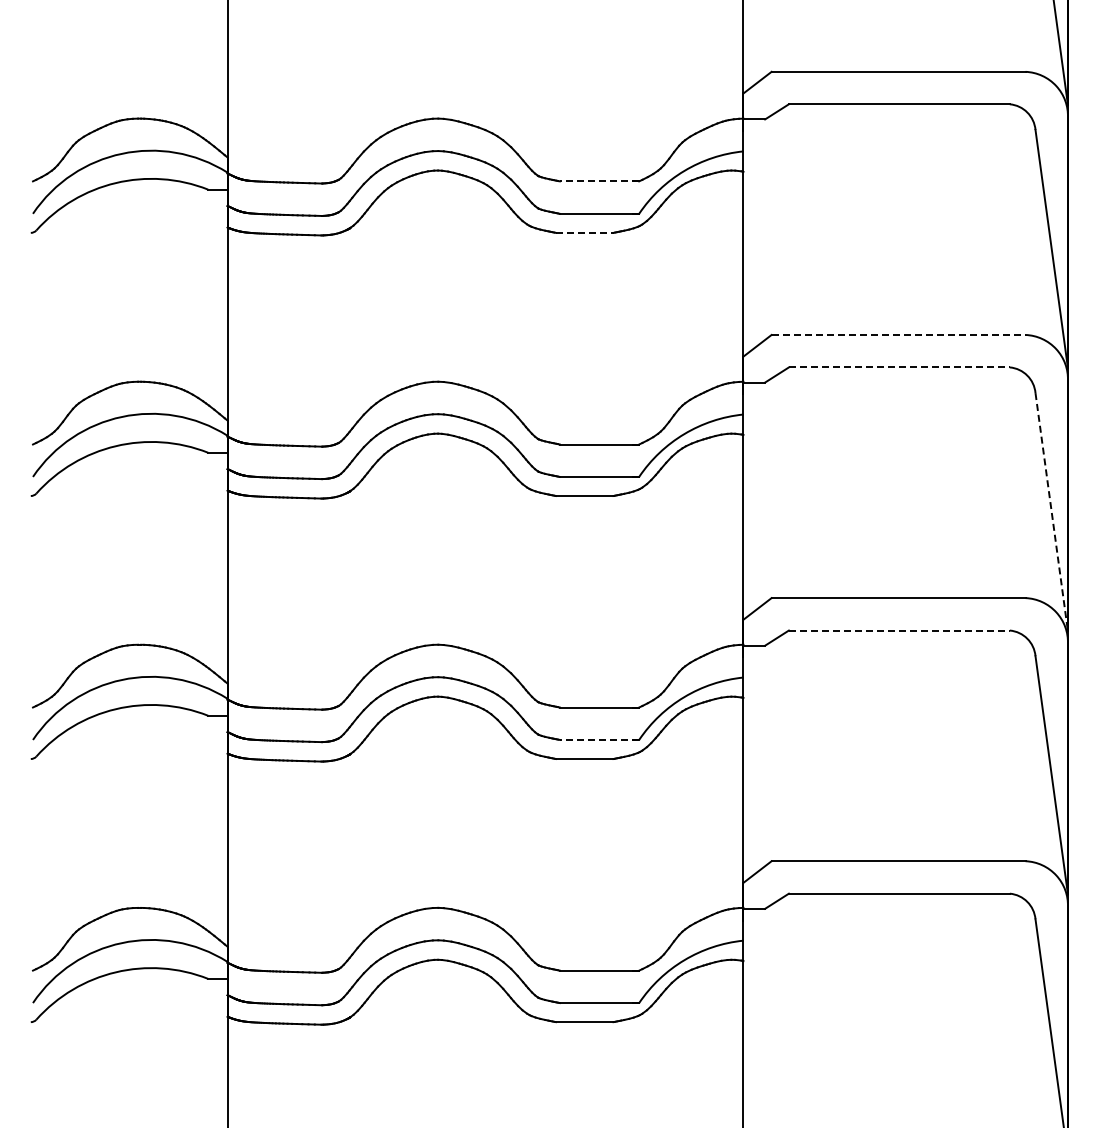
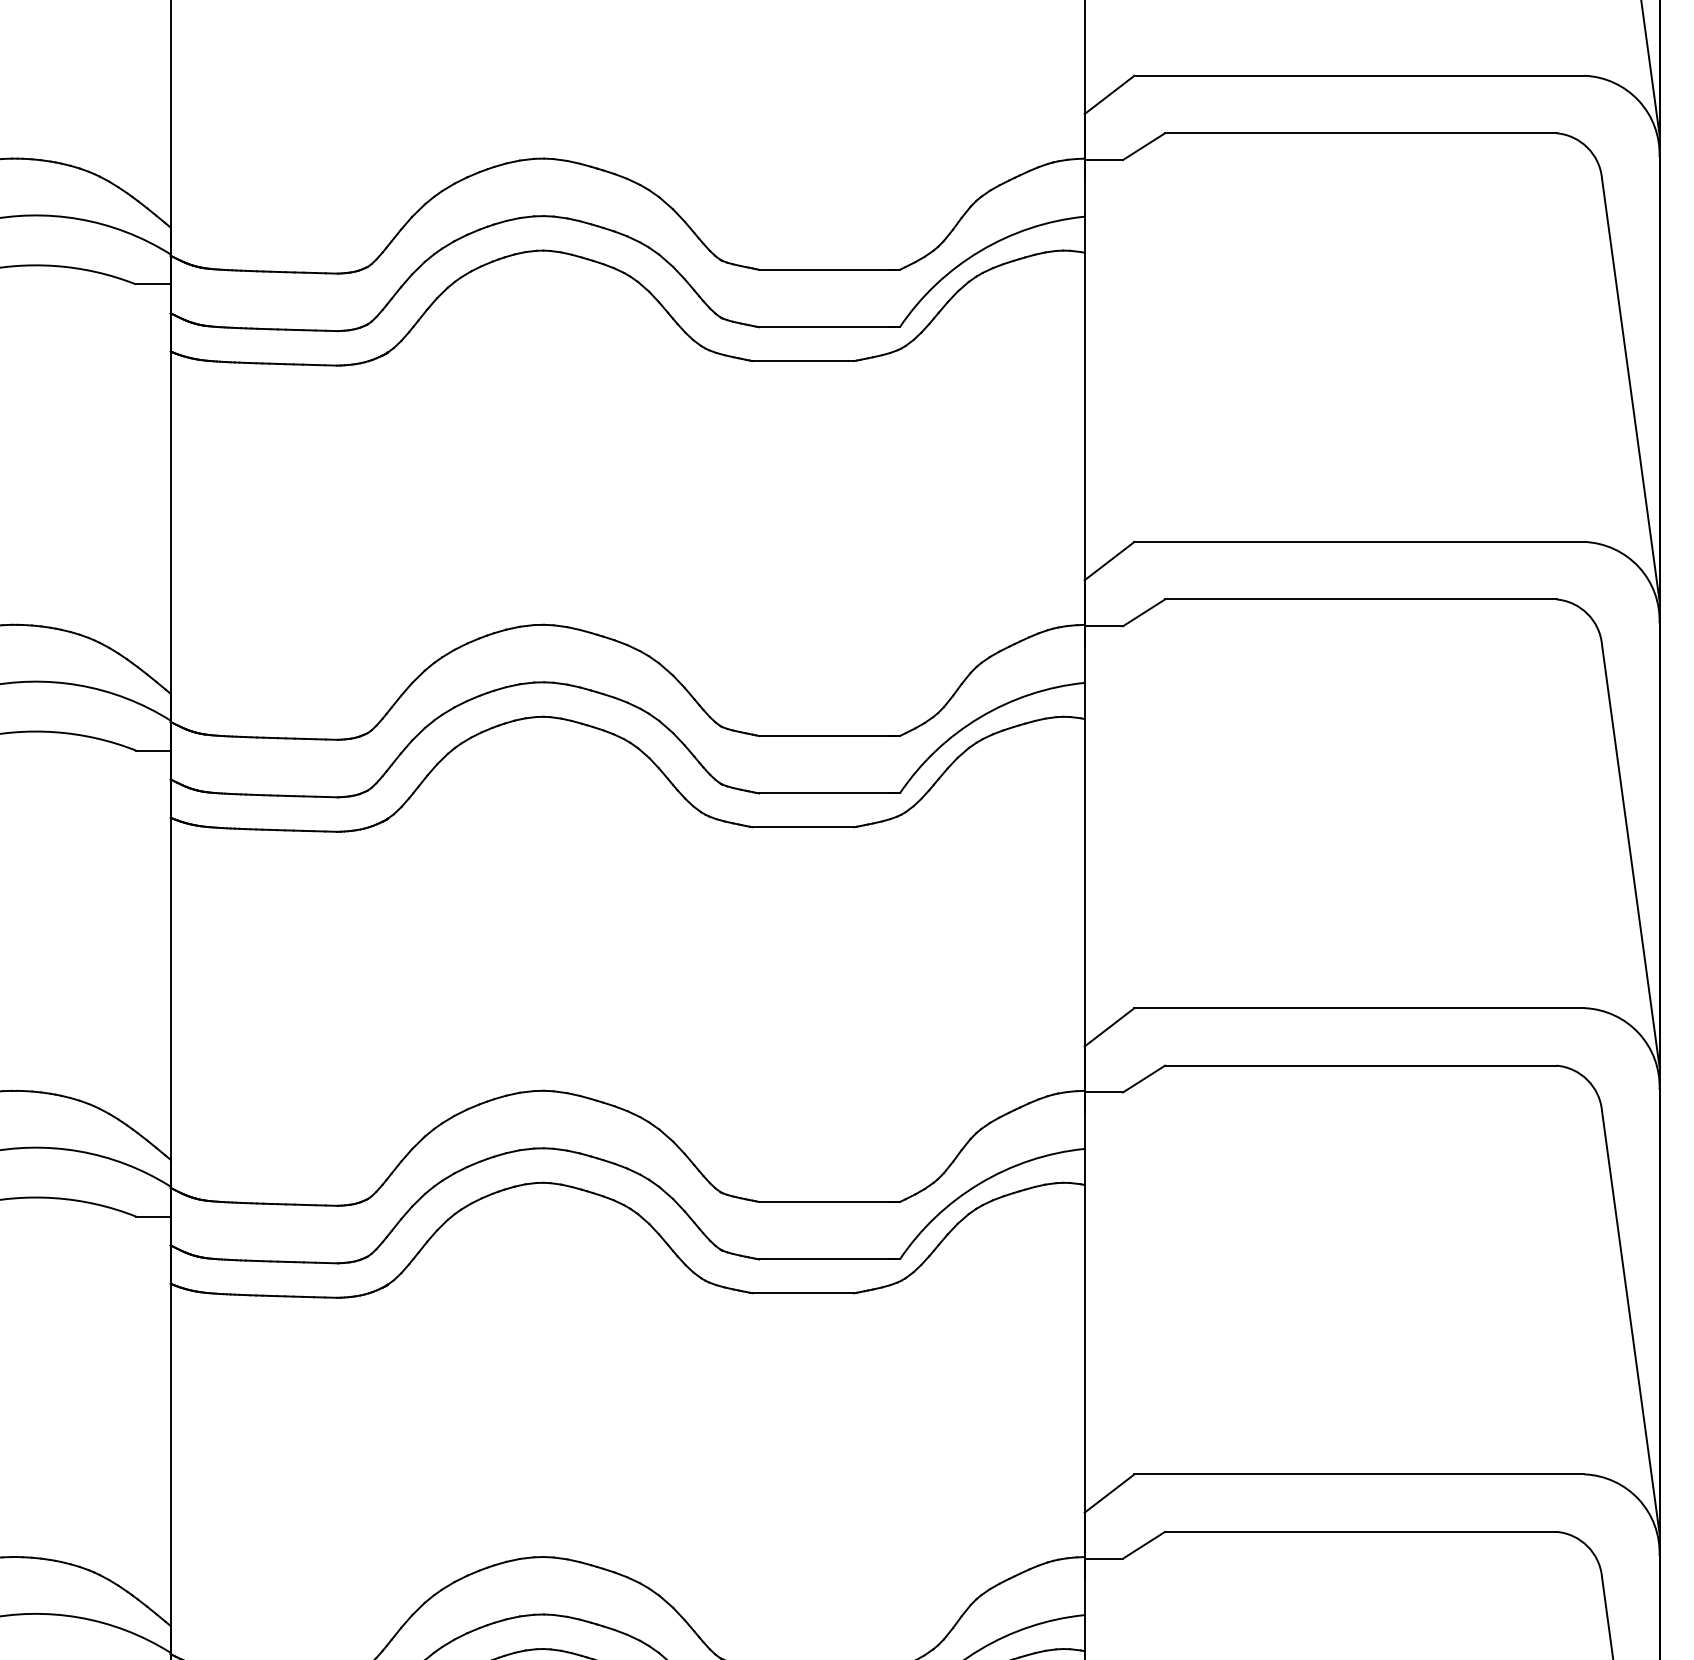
line: (599, 181) -> (829, 270), dashed -> solid
line: (584, 232) -> (802, 360), dashed -> solid
line: (898, 334) -> (1359, 541), dashed -> solid
line: (899, 367) -> (1361, 599), dashed -> solid
line: (1051, 512) -> (1630, 856), dashed -> solid
line: (899, 630) -> (1361, 1065), dashed -> solid
line: (599, 739) -> (829, 1258), dashed -> solid

